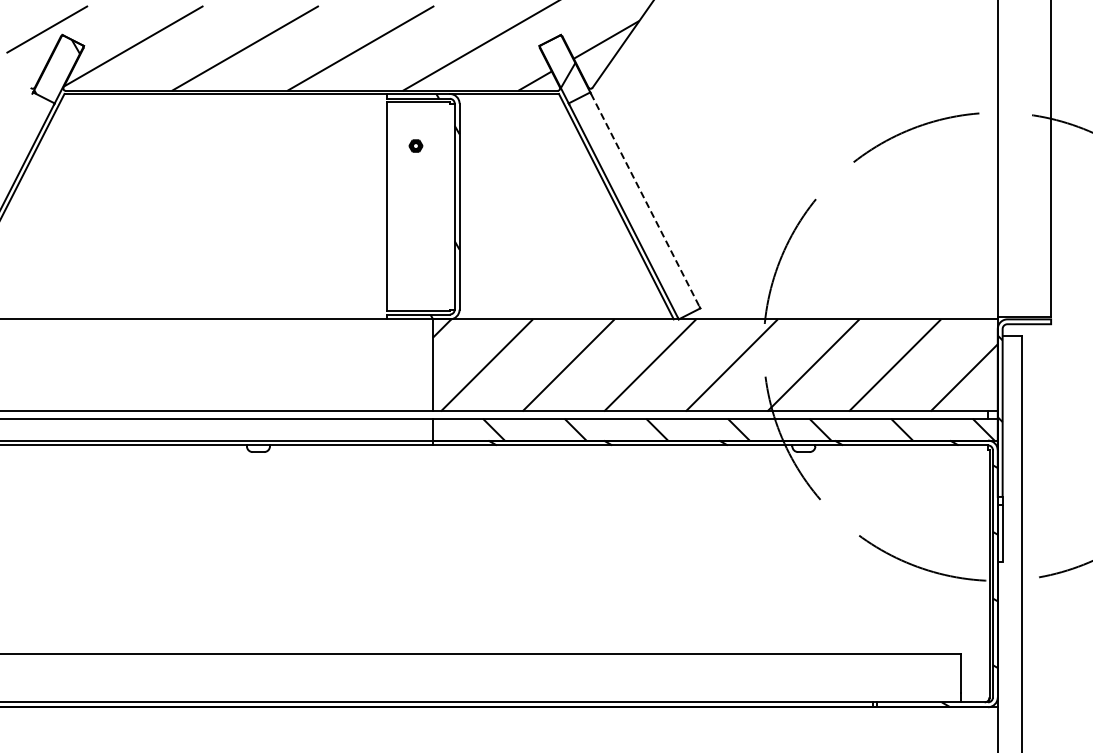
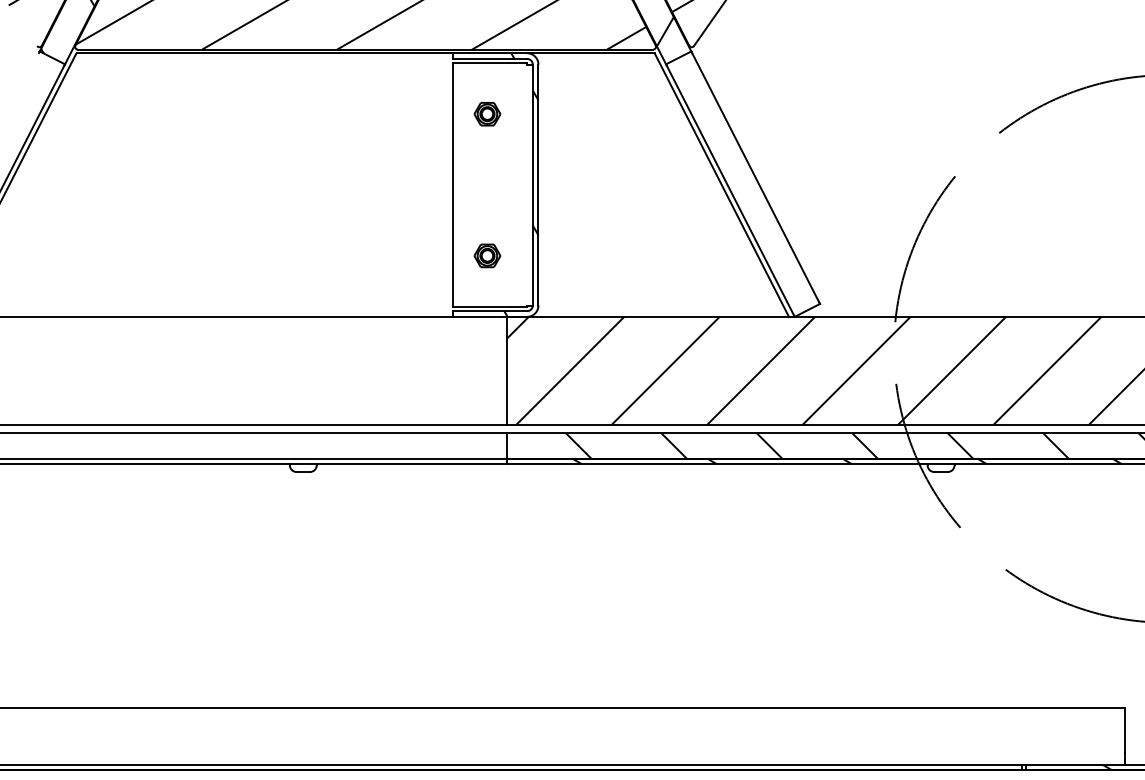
part: (415, 145) -> (486, 113), size x1.67
line: (645, 200) -> (755, 177), dashed -> solid
part: (415, 266) -> (486, 255), added

